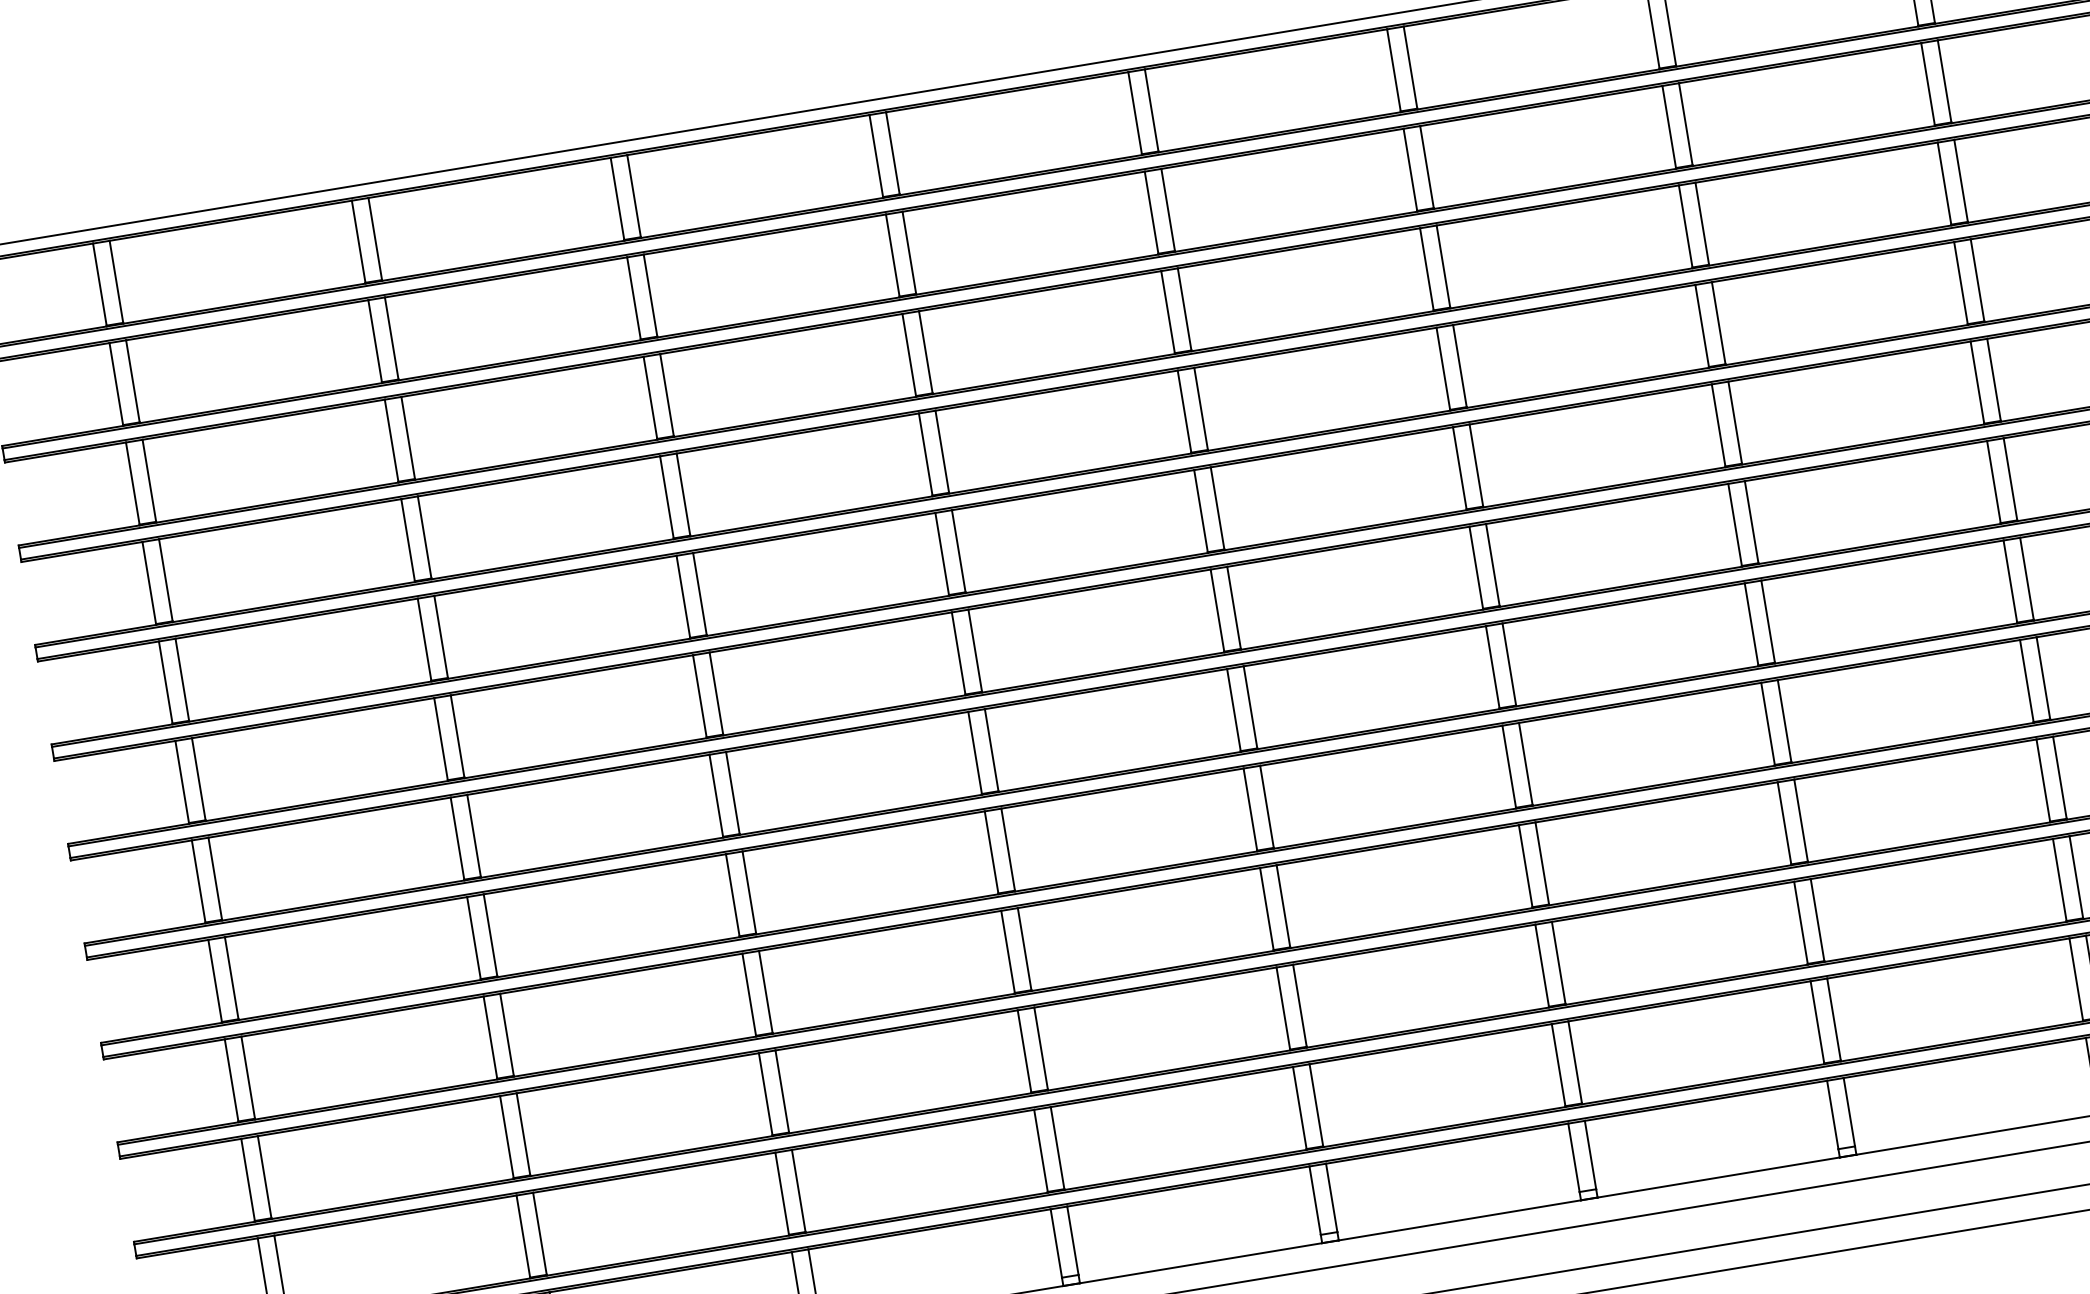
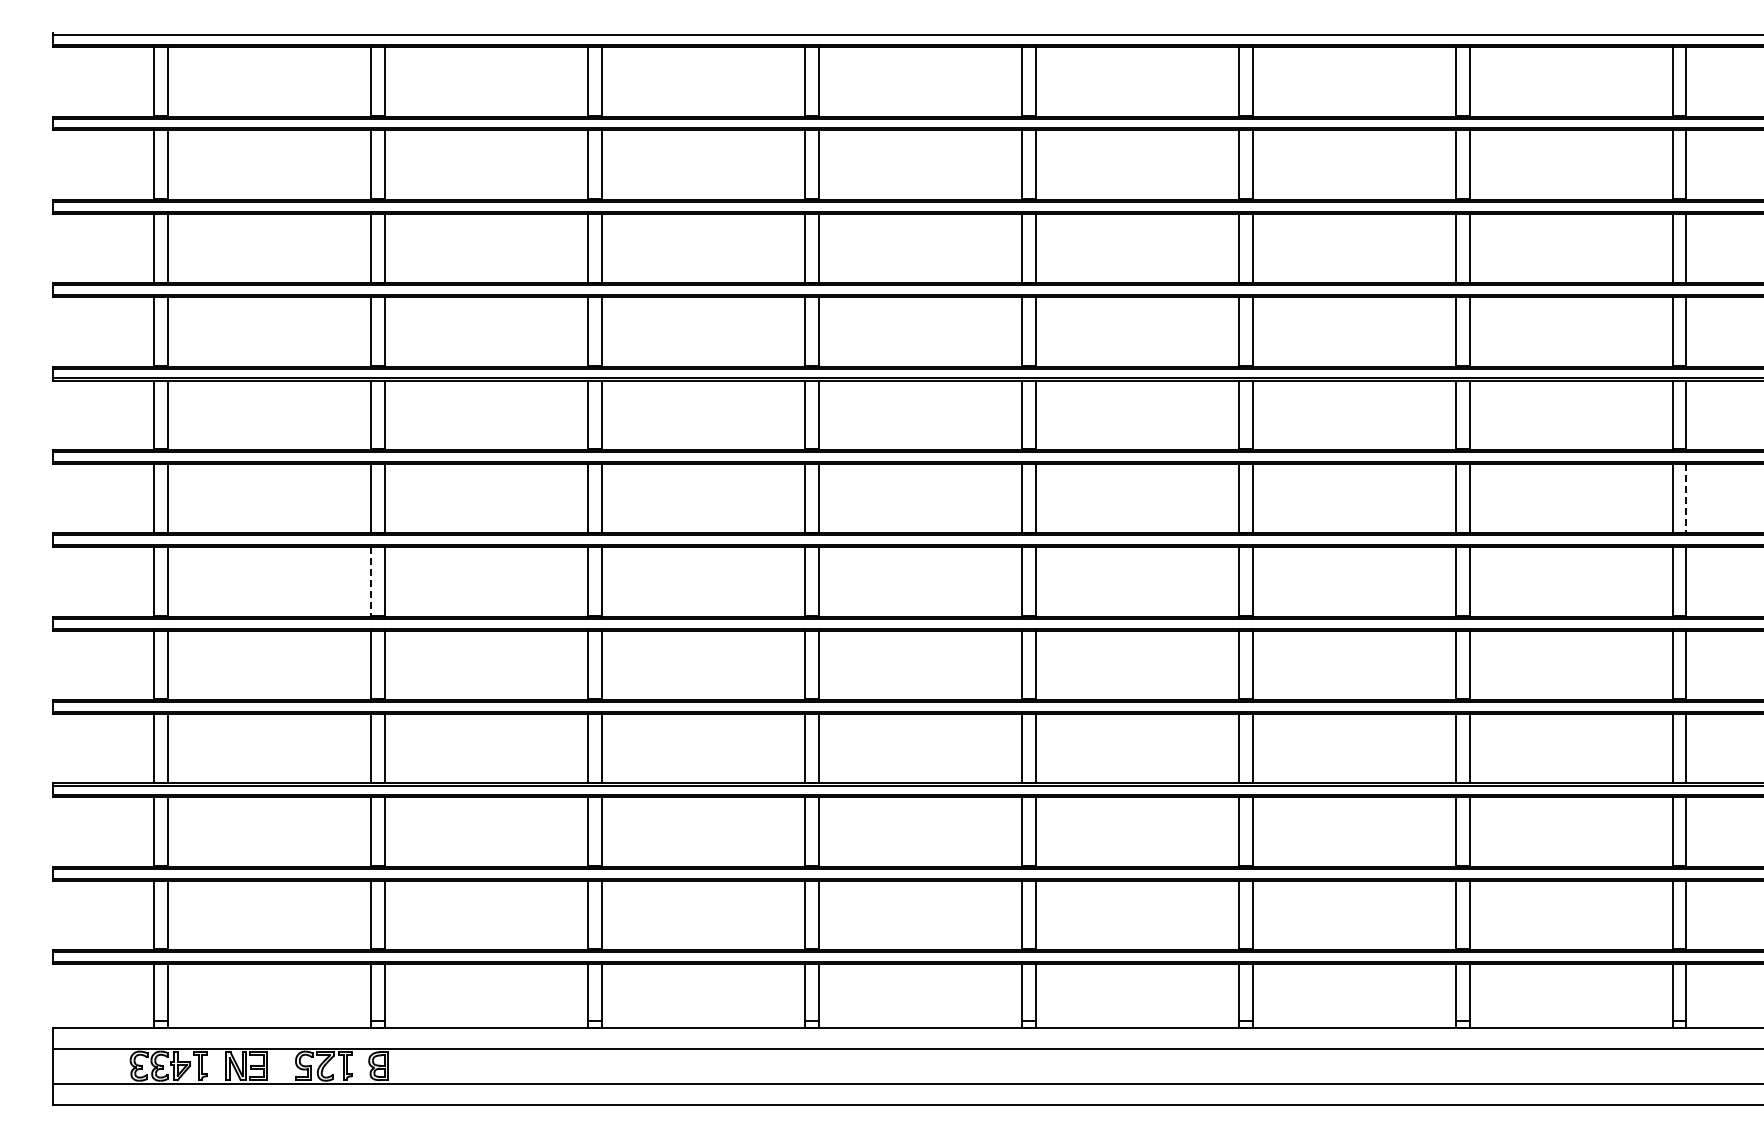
line: (2010, 479) -> (1686, 498), solid -> dashed
line: (458, 839) -> (371, 582), solid -> dashed

